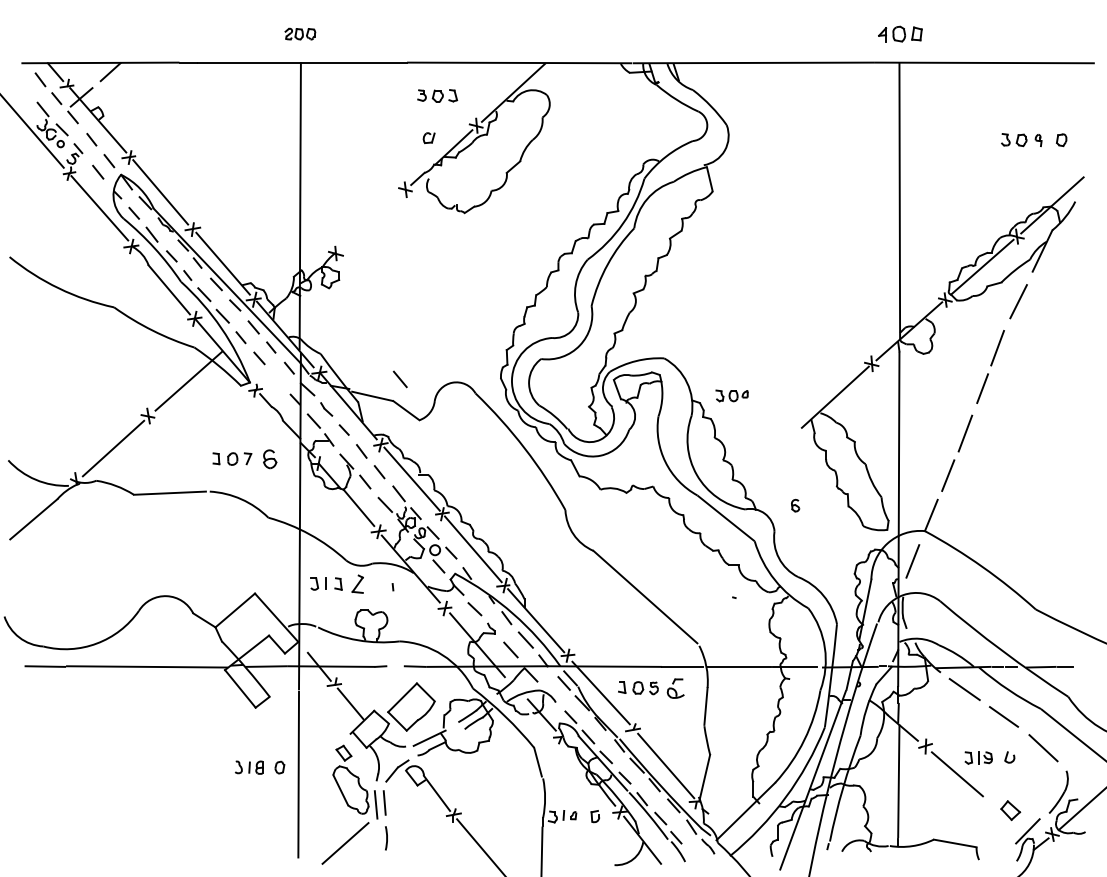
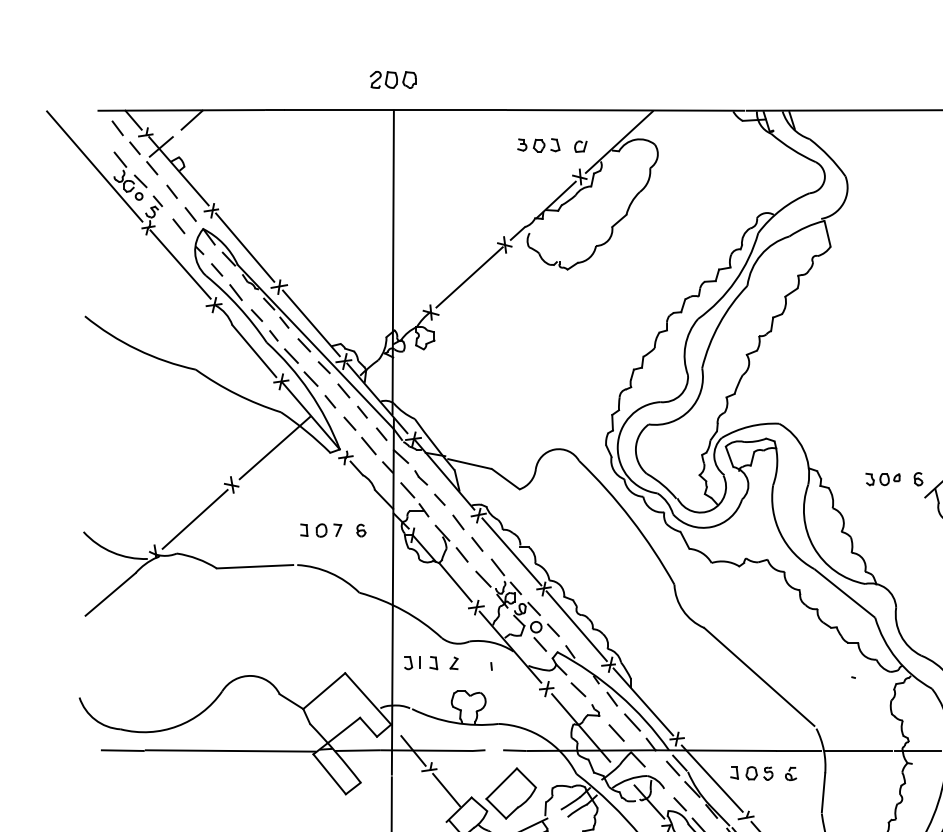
part: (300, 33) -> (393, 79), size x1.43
part: (428, 138) -> (580, 147), moved
line: (372, 220) -> (469, 277), added
line: (399, 379) -> (368, 446), moved
part: (731, 395) -> (882, 479), moved
part: (270, 458) -> (361, 529), size x0.62
part: (795, 505) -> (918, 479), moved
part: (357, 584) -> (453, 663), size x0.62
part: (674, 688) -> (790, 773), size x0.62

